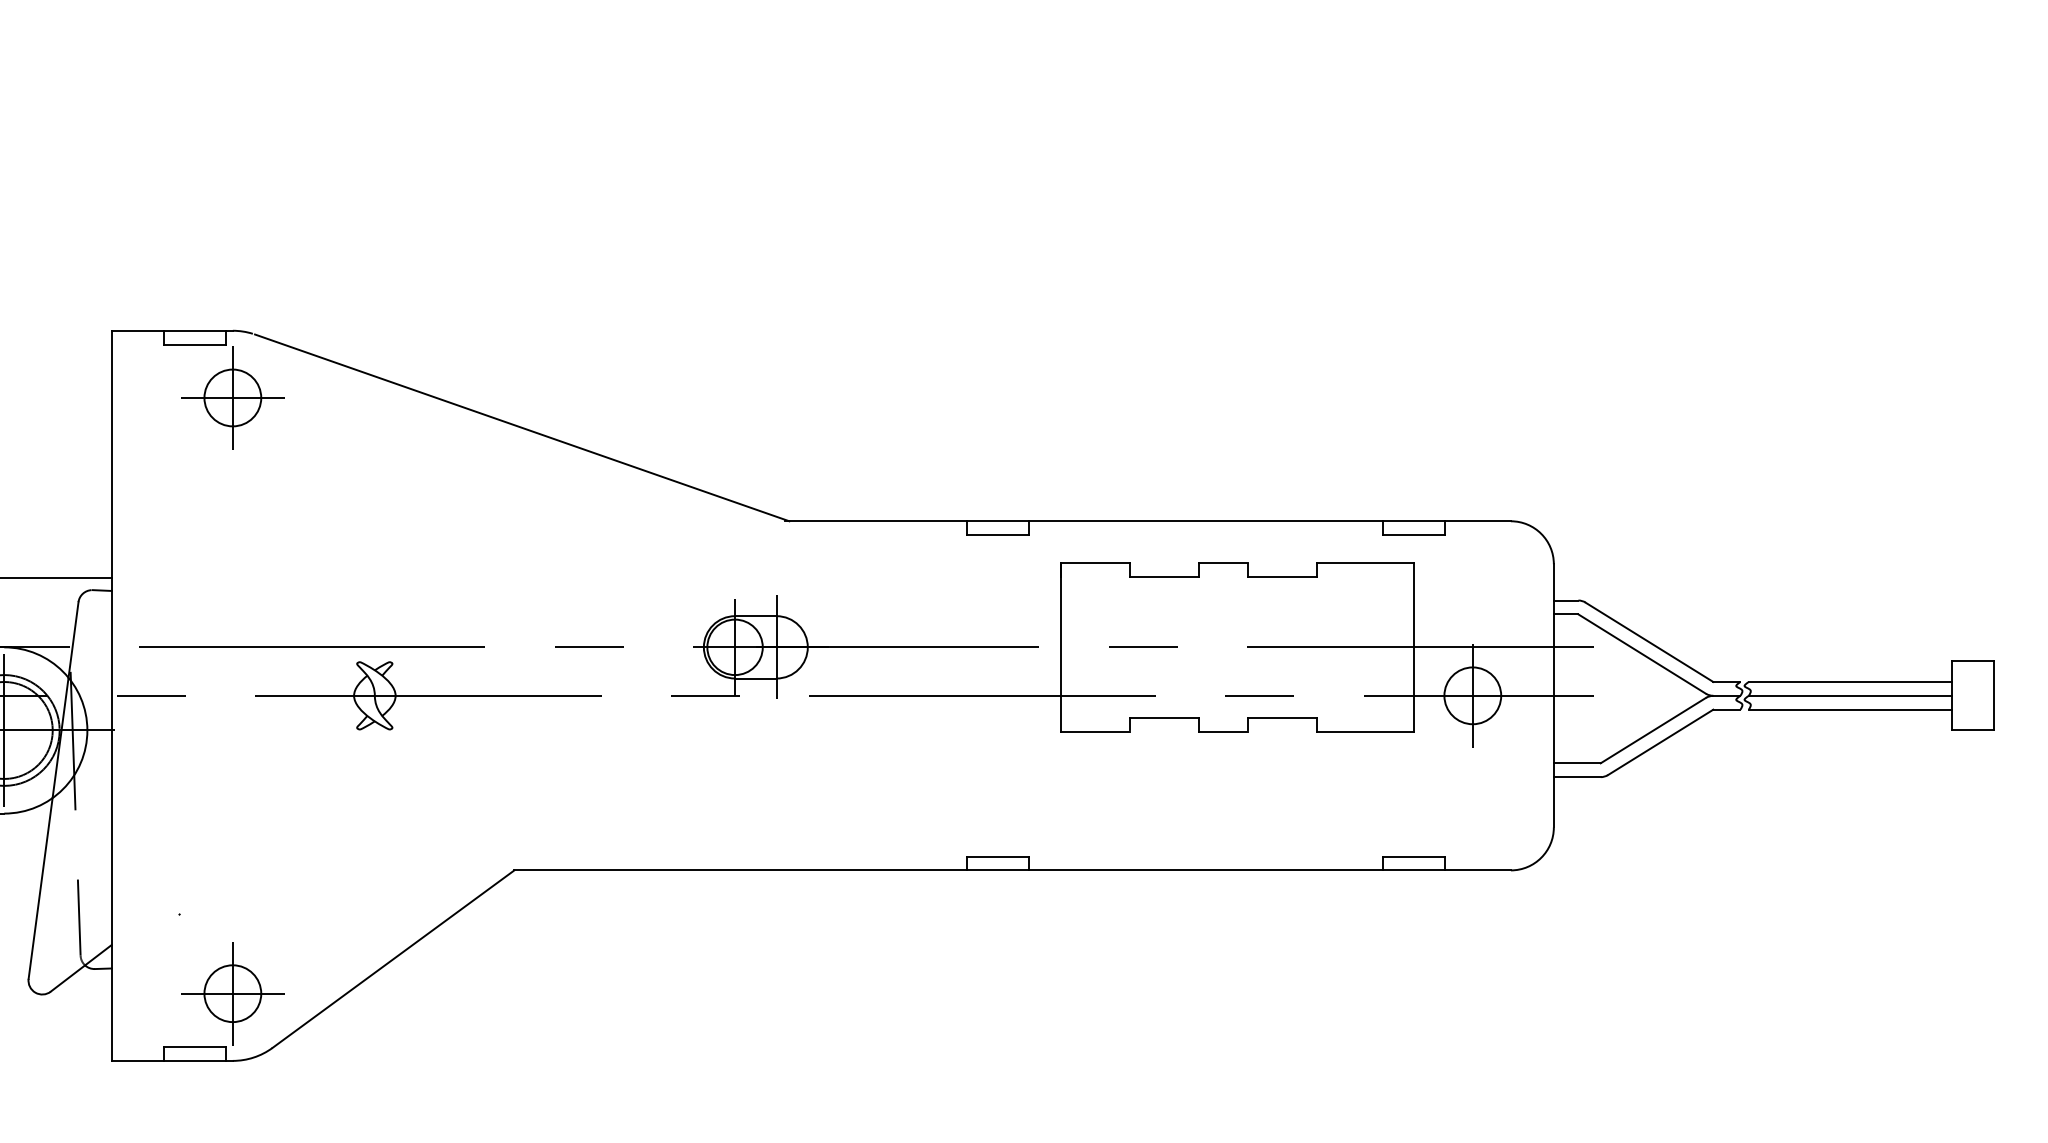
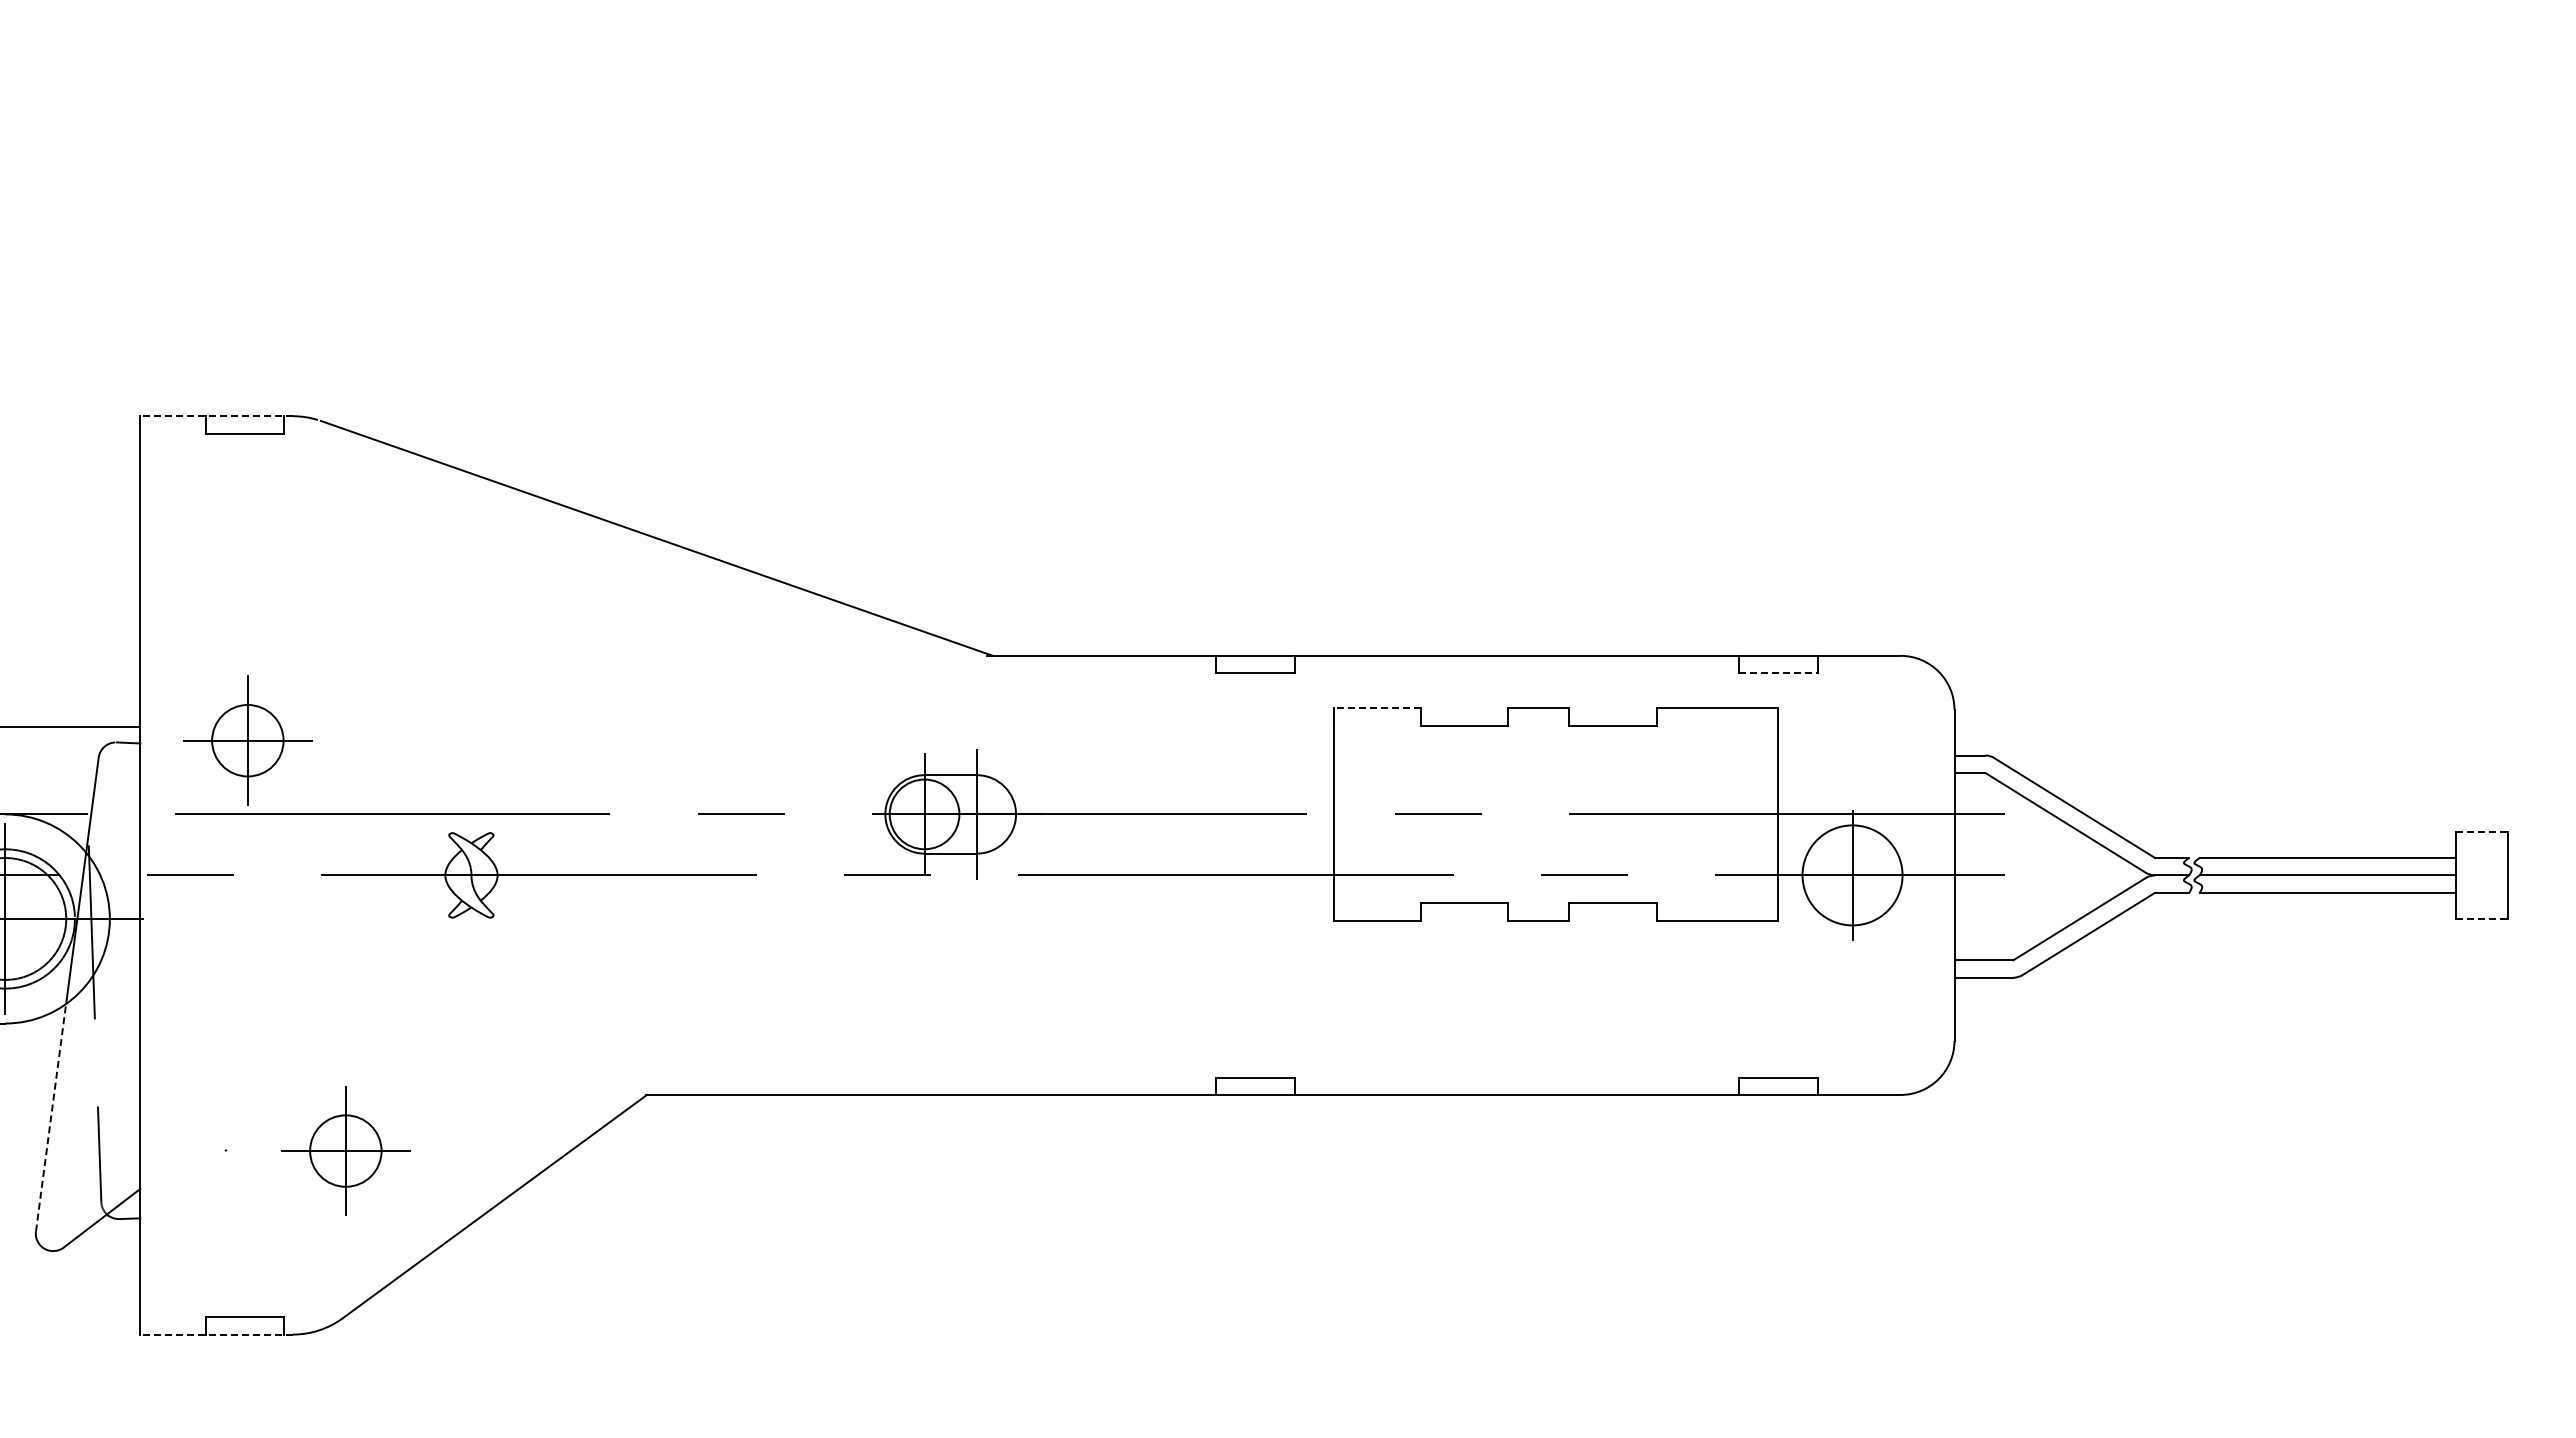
line: (172, 331) -> (216, 416), solid -> dashed
part: (232, 397) -> (247, 740), moved
line: (1413, 535) -> (1778, 673), solid -> dashed
line: (1095, 563) -> (1377, 708), solid -> dashed
line: (1973, 660) -> (2482, 831), solid -> dashed
circle: (1472, 695) -> (1852, 875), size x1.4
line: (1973, 730) -> (2482, 918), solid -> dashed
line: (40, 888) -> (51, 1117), solid -> dashed
part: (232, 993) -> (345, 1150), moved
line: (172, 1060) -> (216, 1334), solid -> dashed

